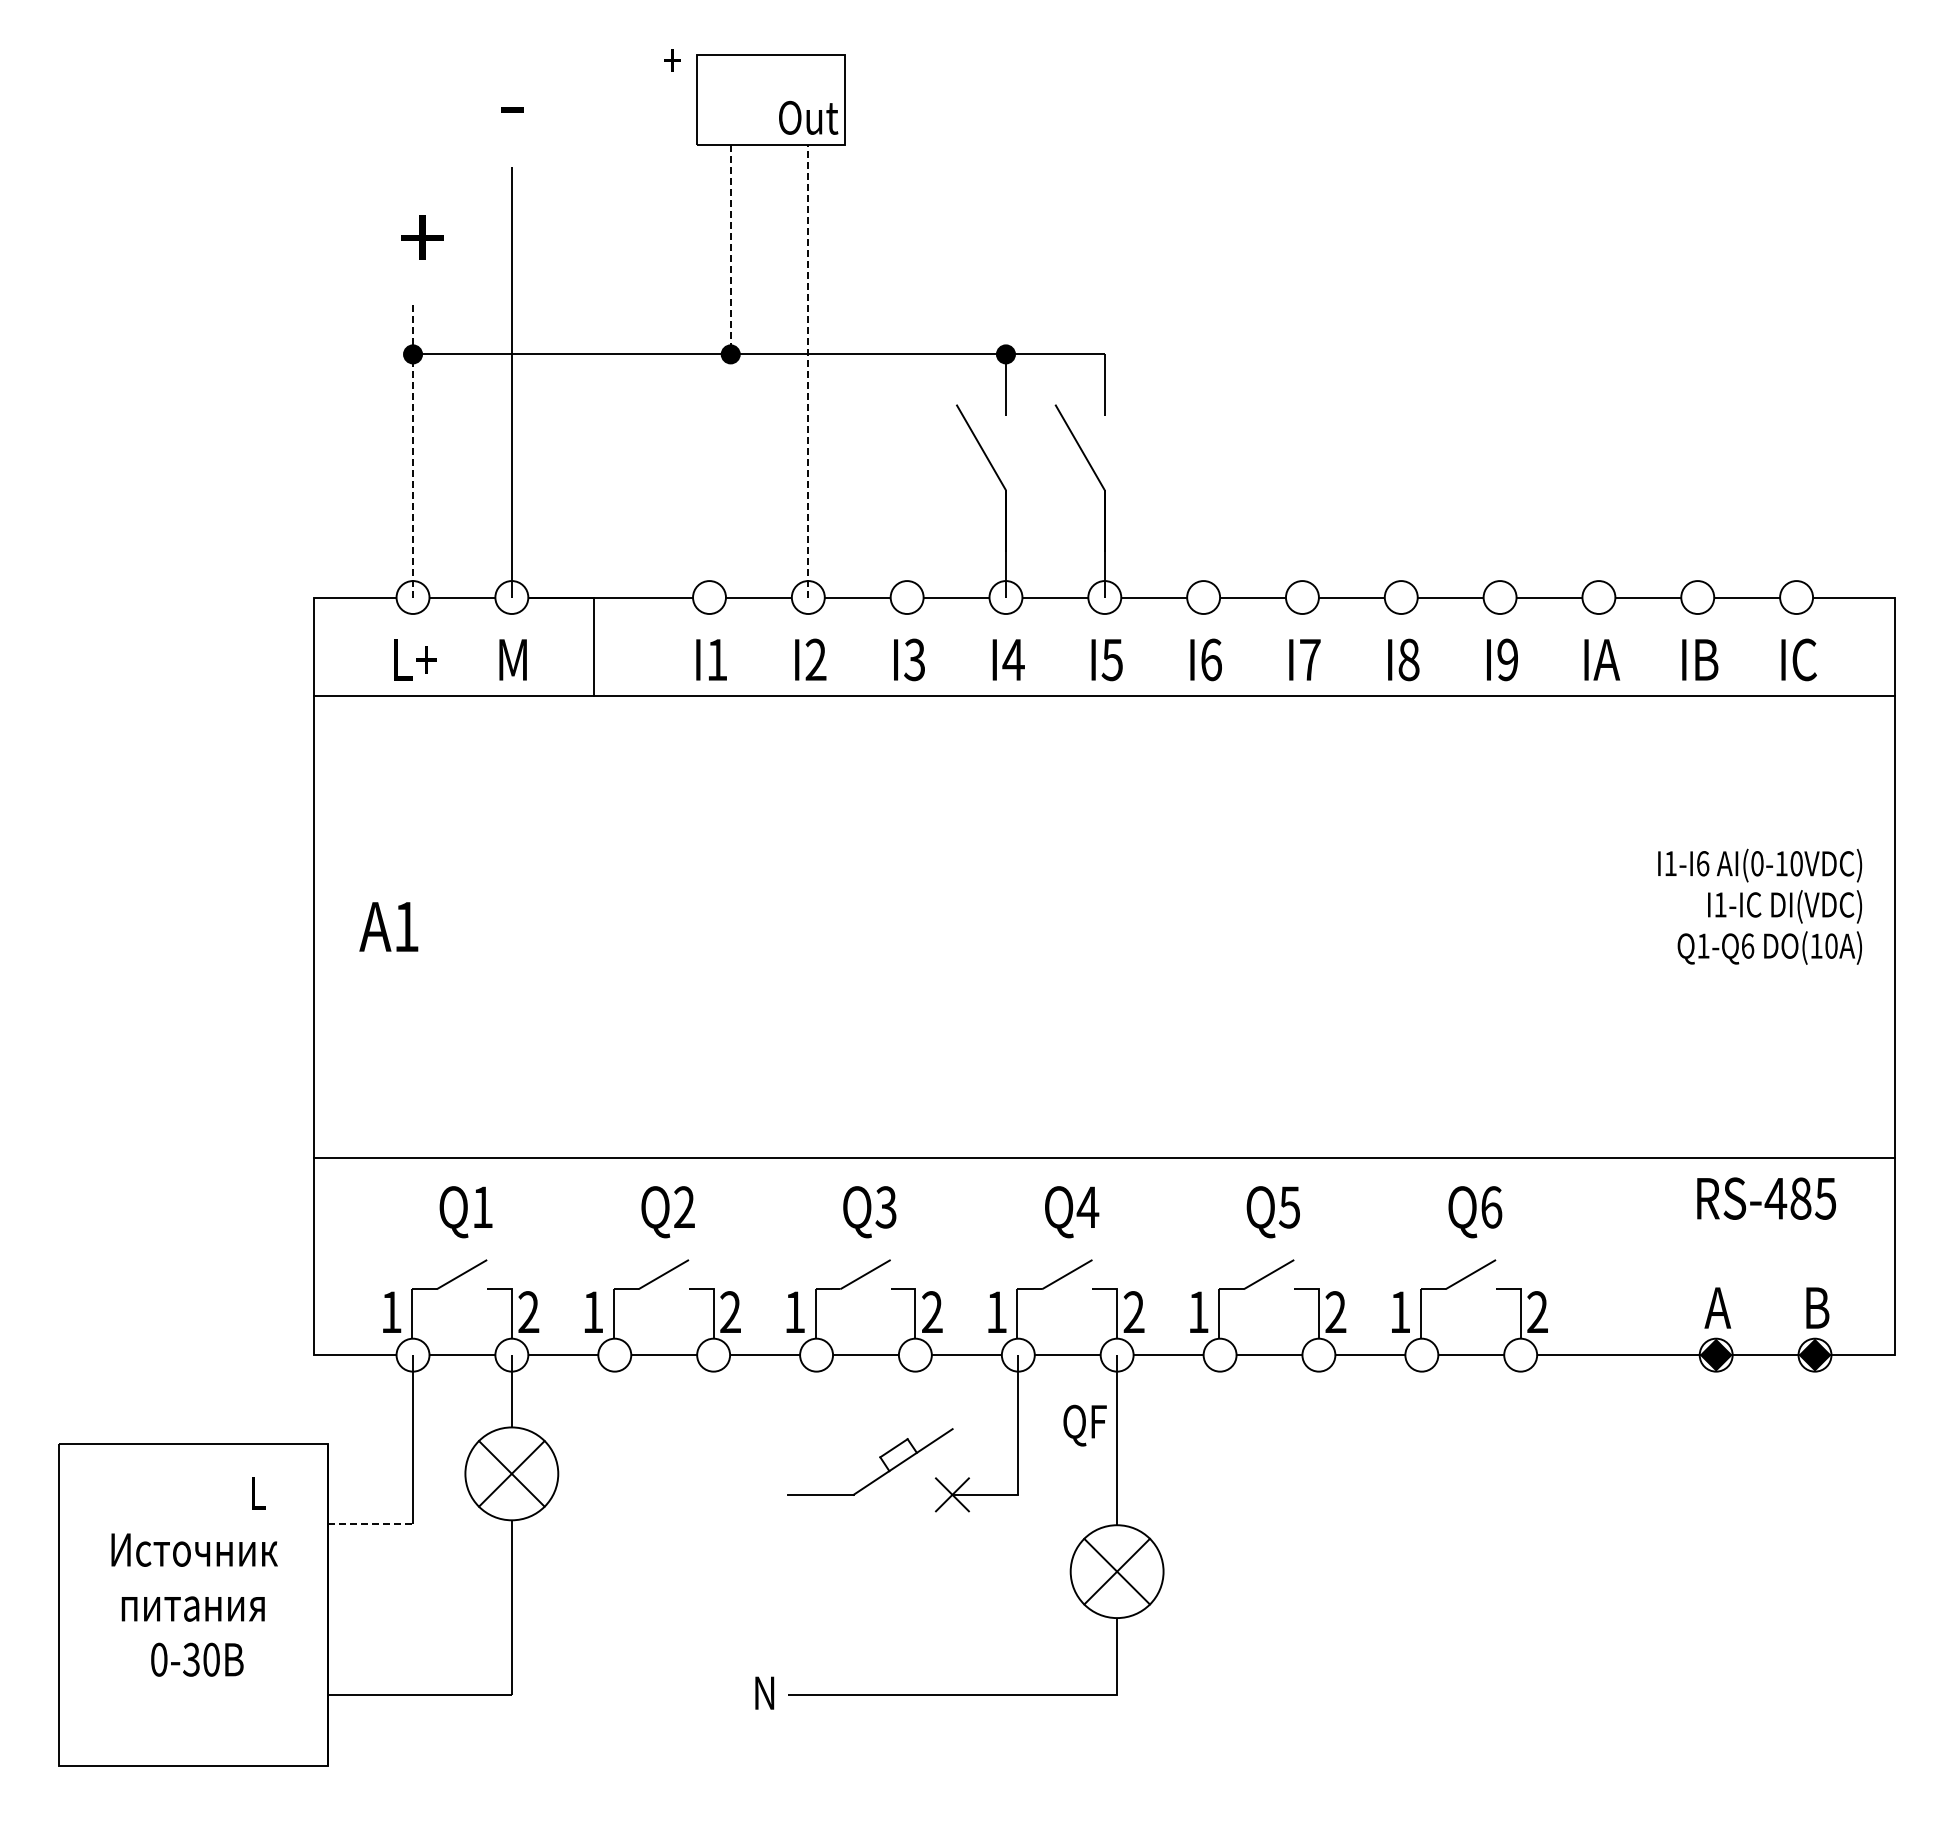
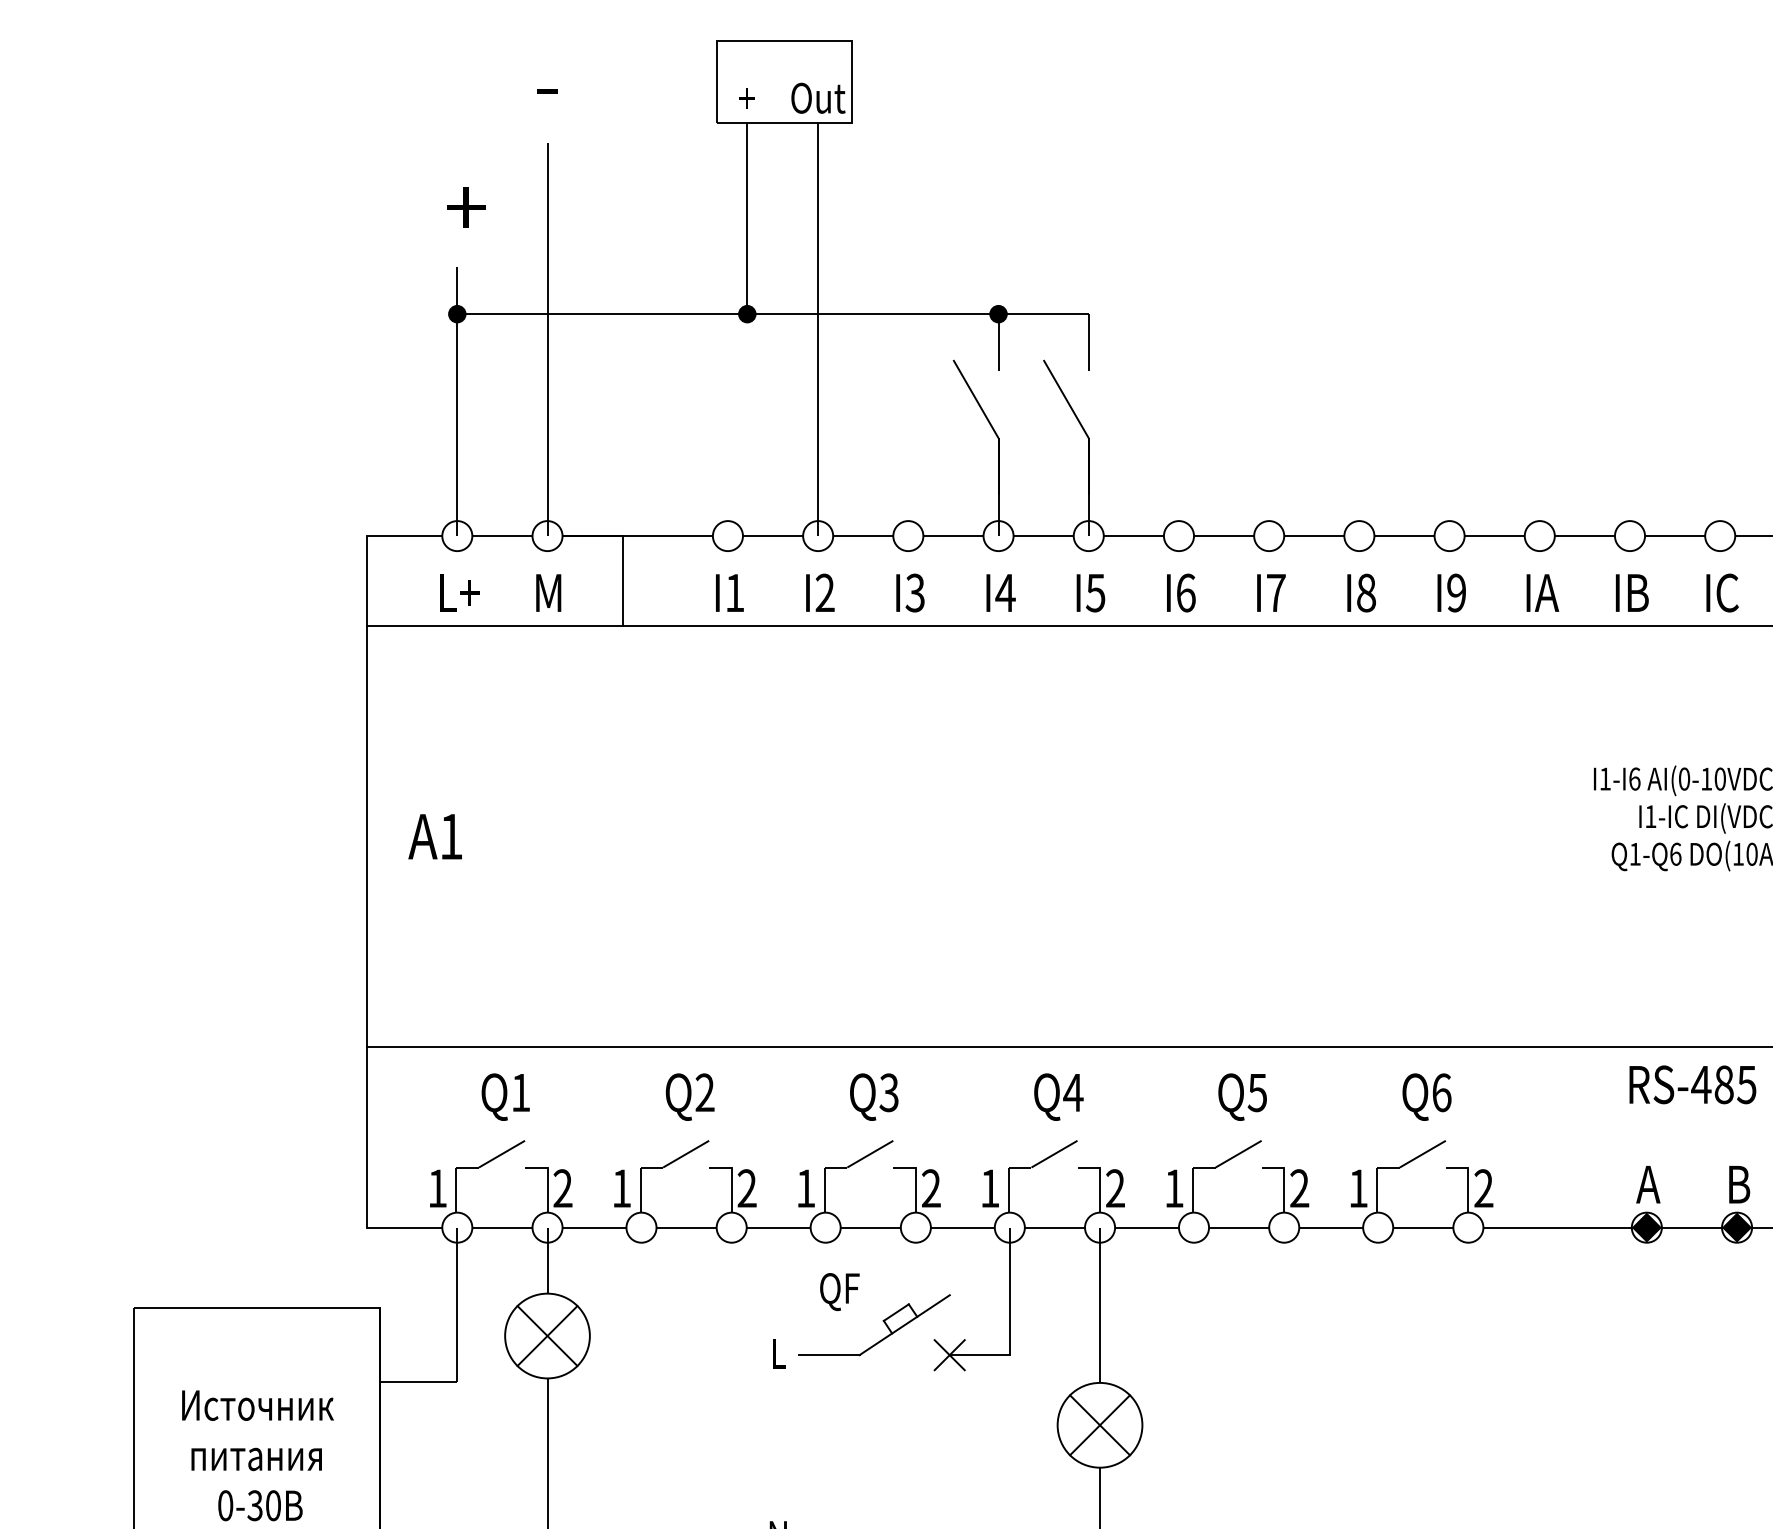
text: (672, 60) -> (747, 97), moved
line: (730, 249) -> (747, 218), dashed -> solid
line: (808, 370) -> (818, 328), dashed -> solid
line: (413, 450) -> (457, 401), dashed -> solid
text: (1084, 1425) -> (839, 1291), moved
text: (258, 1493) -> (779, 1353), moved
line: (370, 1524) -> (418, 1382), dashed -> solid

